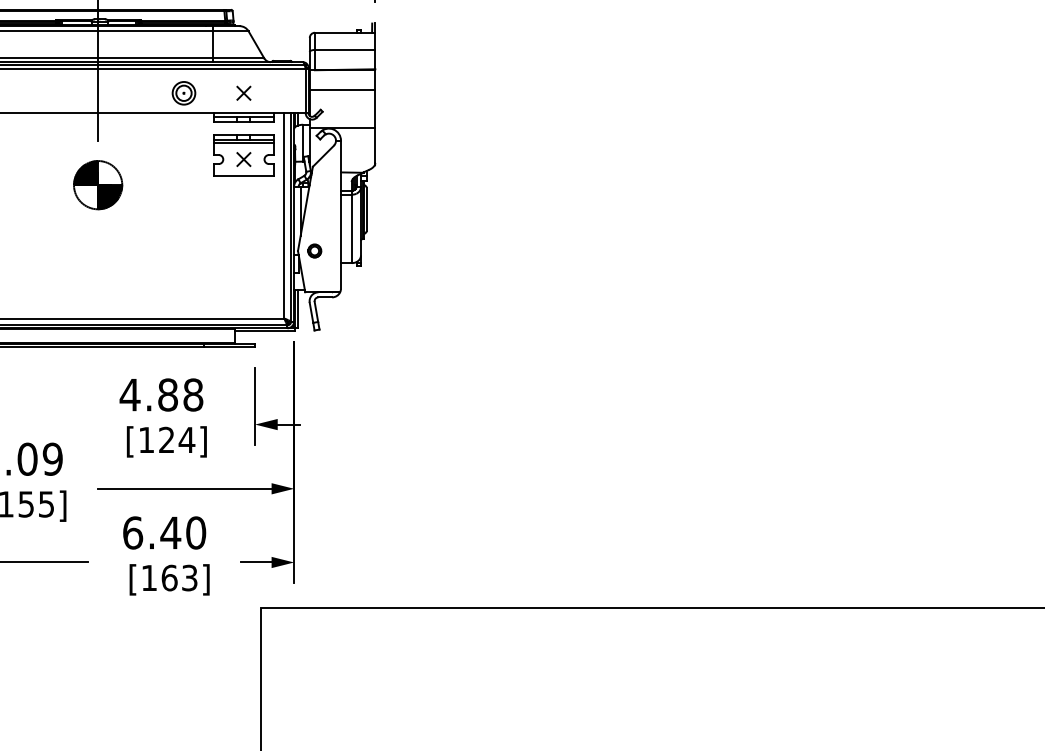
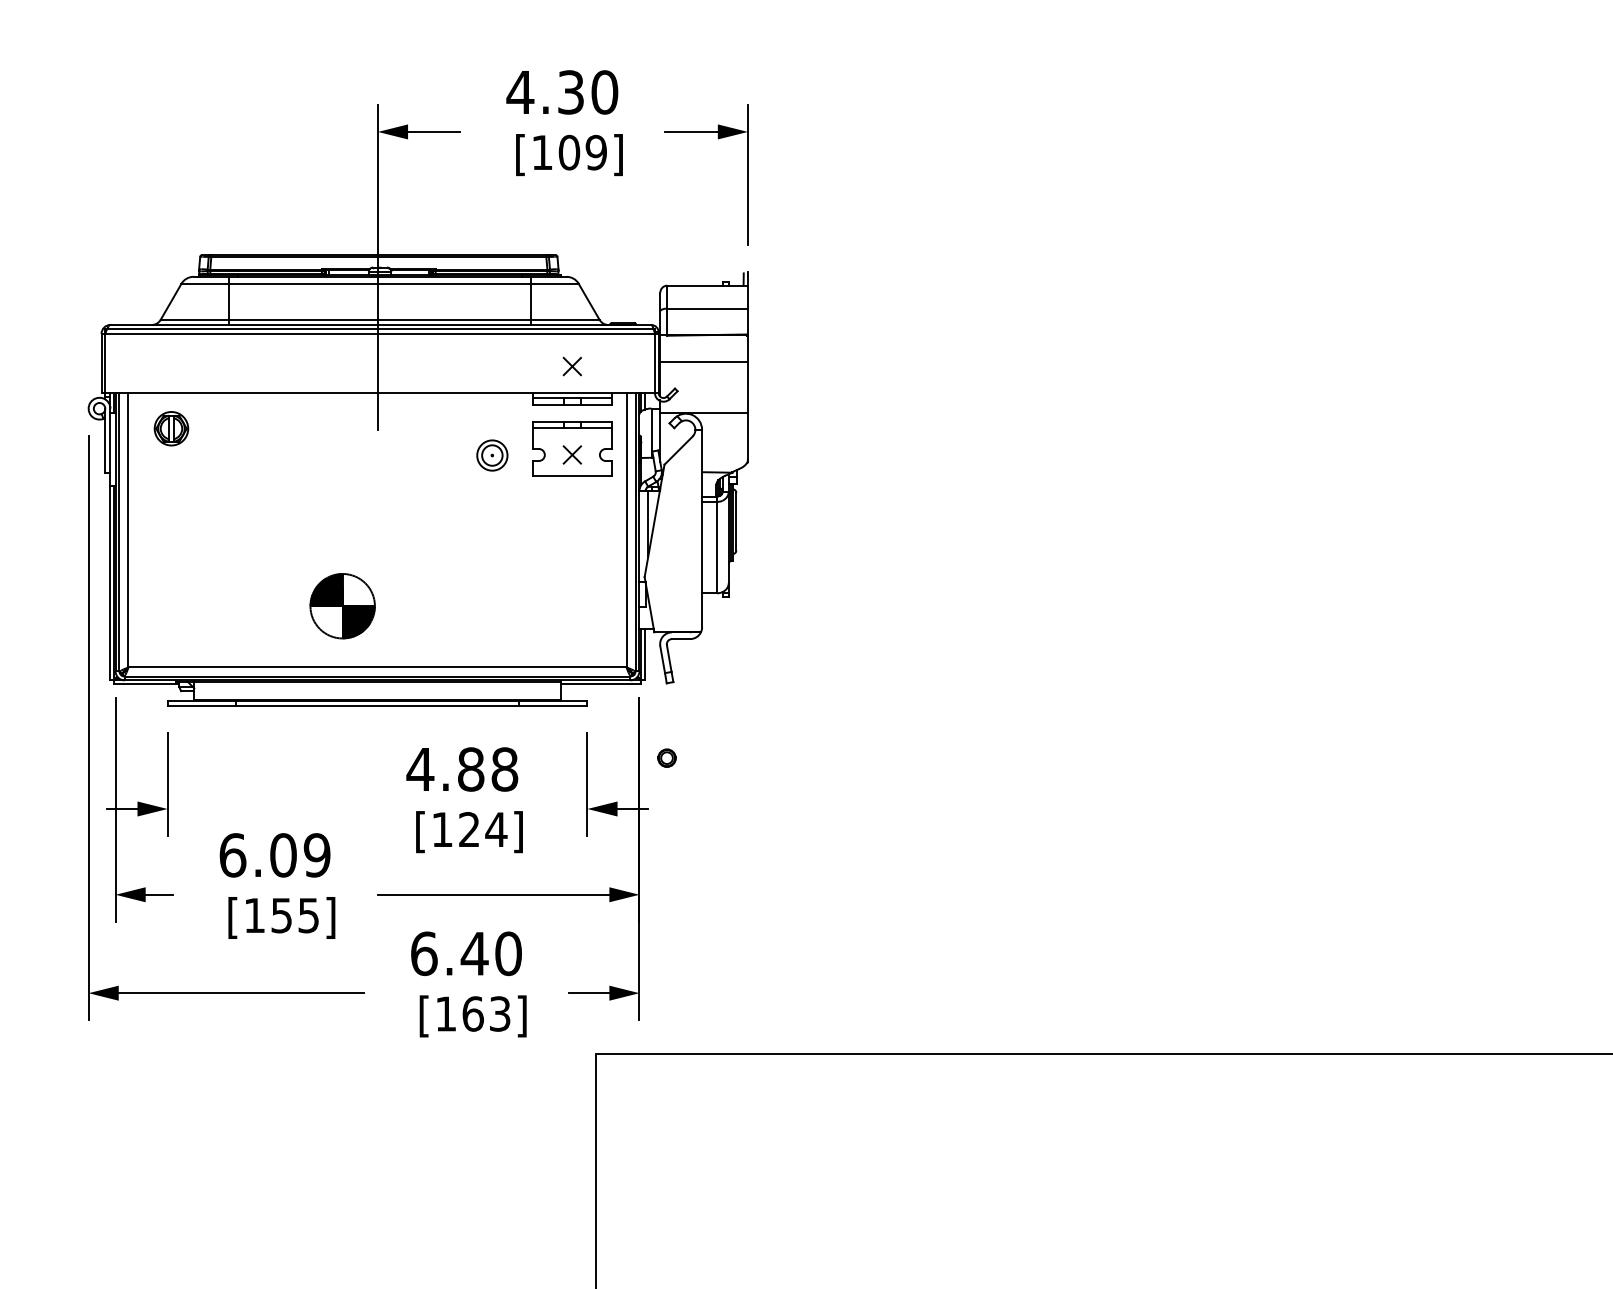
part: (184, 93) -> (492, 455), moved
line: (243, 143) -> (571, 433), removed
part: (97, 185) -> (342, 606), moved
part: (314, 250) -> (666, 757), moved

